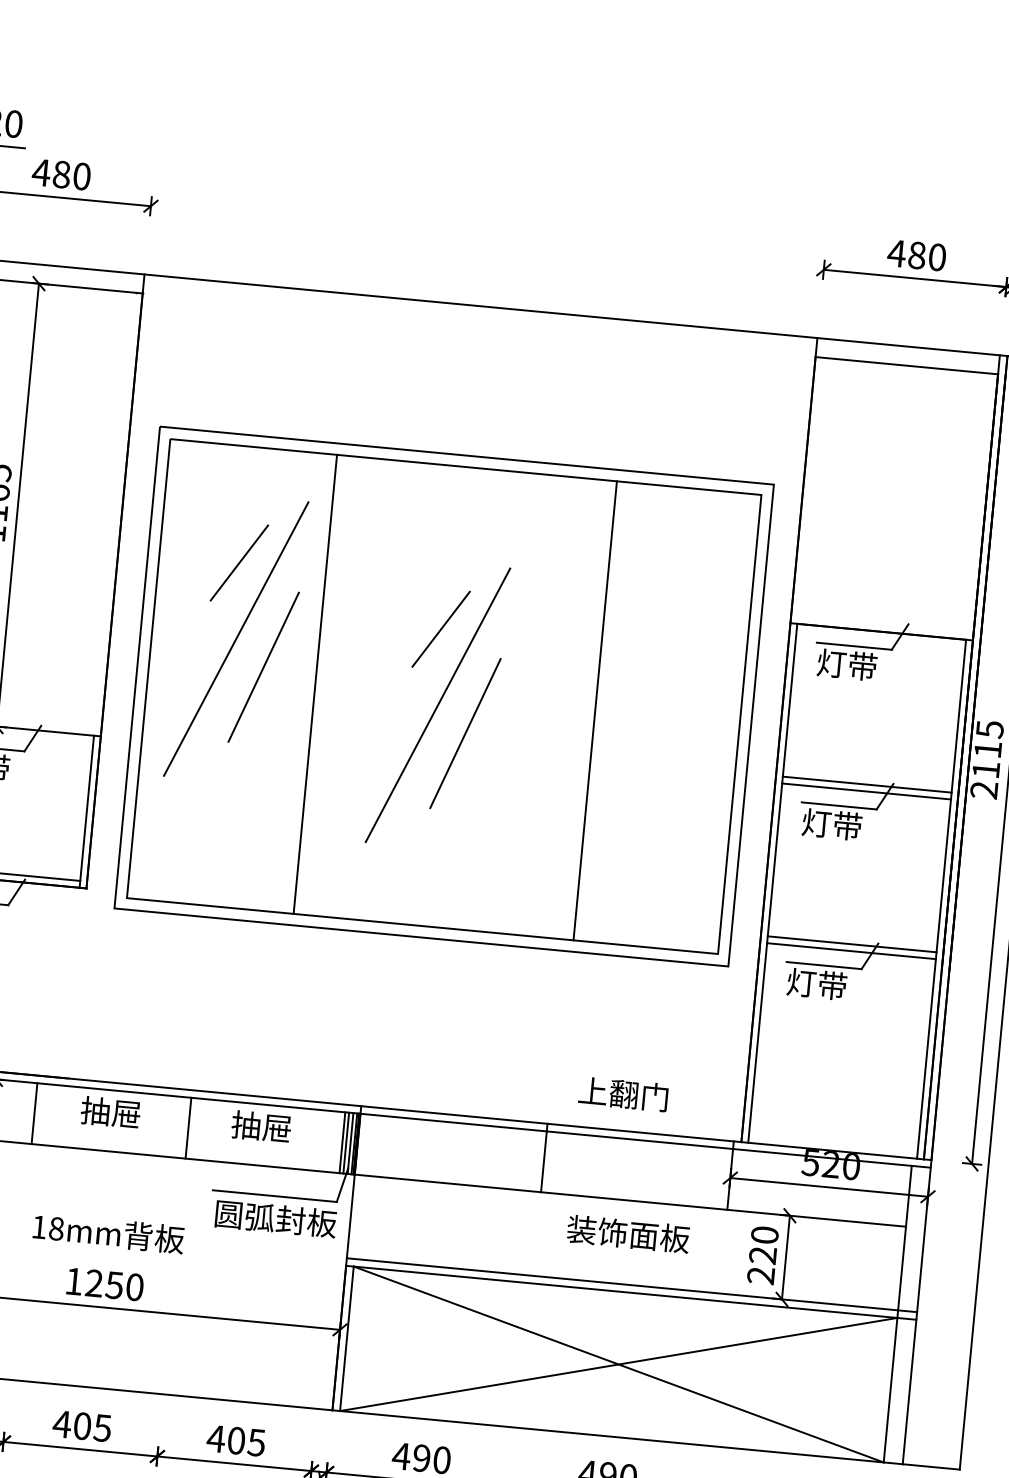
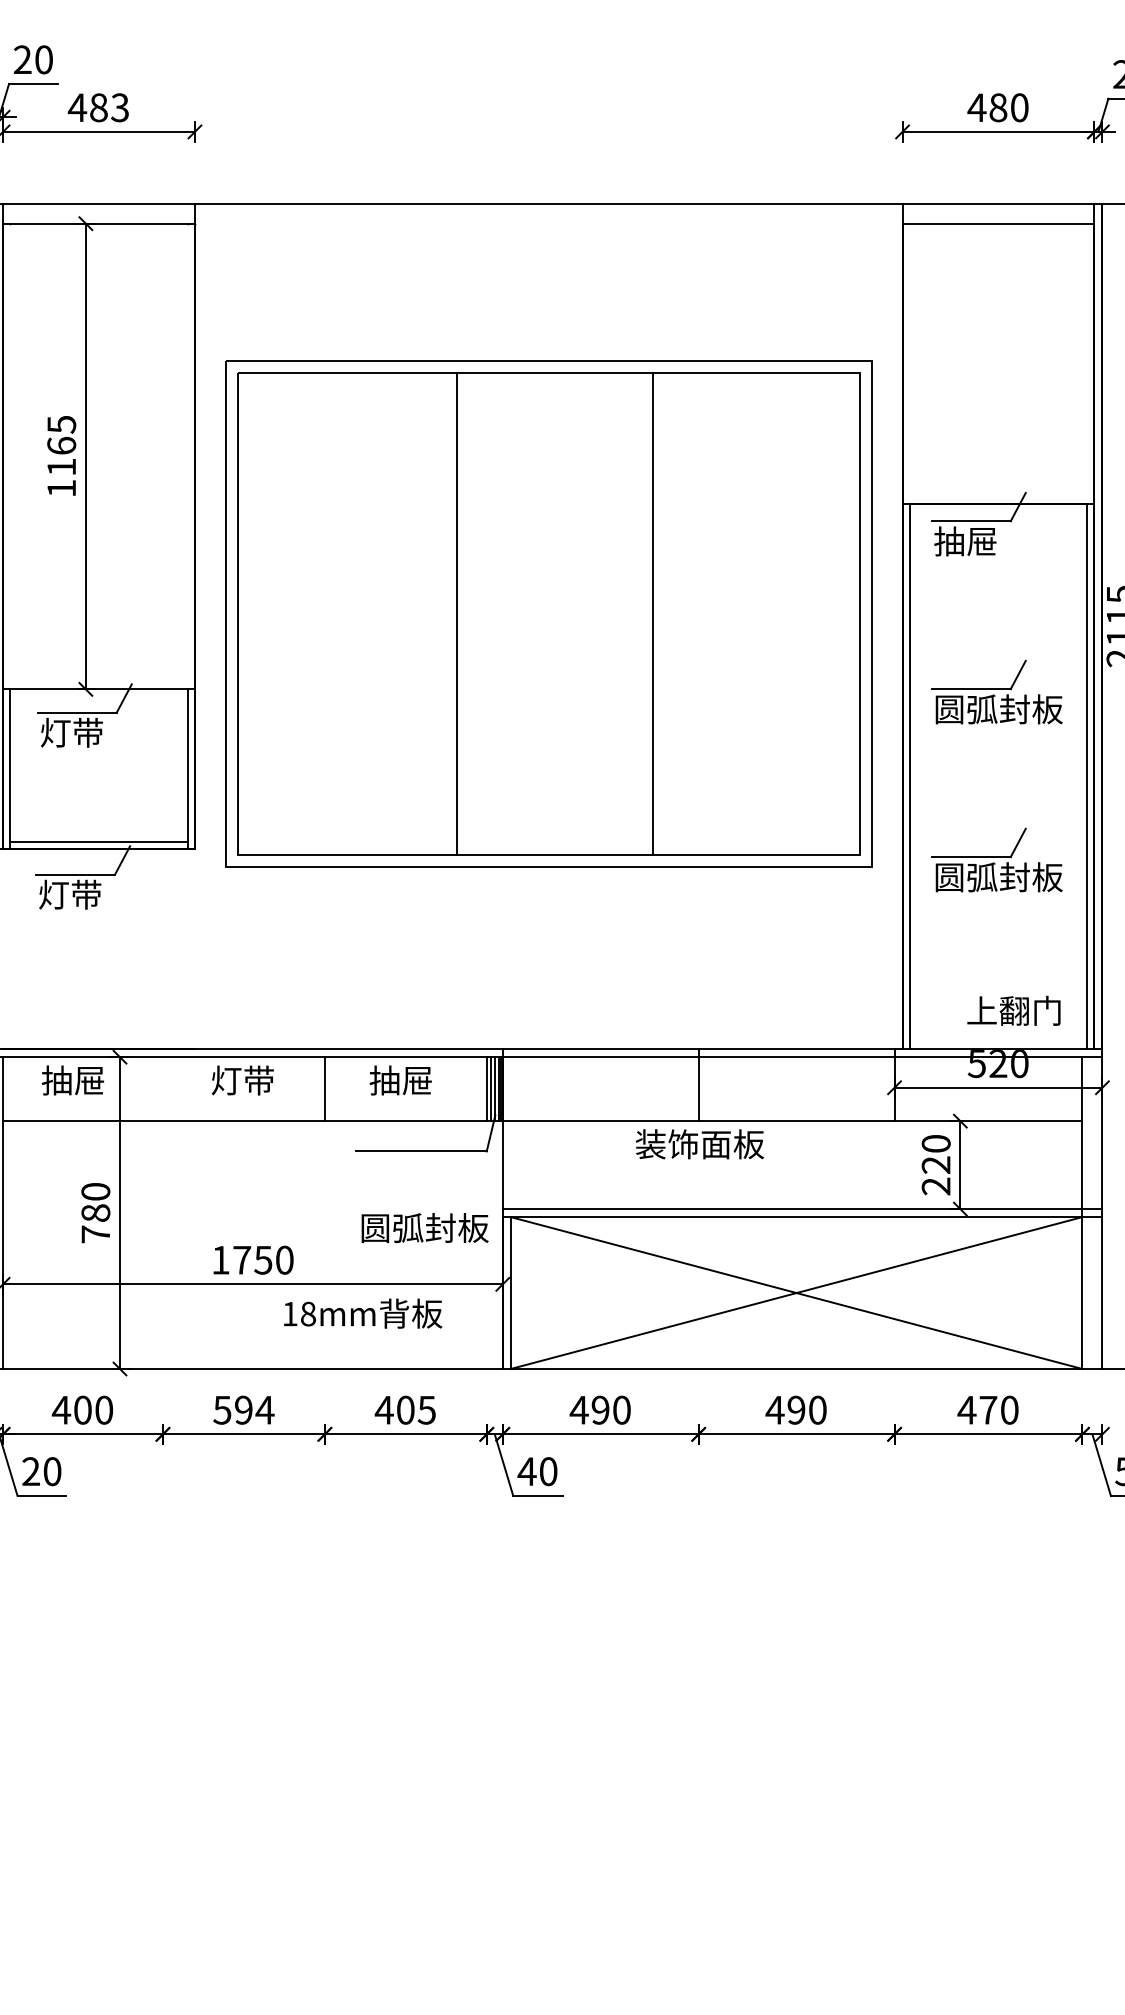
text: (82, 176) -> (120, 107), 480 -> 483
line: (239, 562) -> (322, 494), removed
line: (440, 629) -> (538, 544), removed
line: (236, 638) -> (326, 574), removed
text: (846, 664) -> (965, 541), 灯带 -> 抽屉
line: (263, 667) -> (357, 601), removed
line: (315, 683) -> (457, 613), moved
line: (438, 705) -> (543, 623), removed
line: (595, 710) -> (652, 613), moved
line: (465, 733) -> (574, 650), removed
line: (867, 784) -> (998, 664), removed
line: (866, 791) -> (998, 671), removed
text: (863, 827) -> (998, 709), 灯带 -> 圆弧封板
line: (852, 944) -> (998, 832), removed
line: (851, 951) -> (998, 839), removed
text: (848, 987) -> (998, 877), 灯带 -> 圆弧封板
text: (623, 1093) -> (1013, 1010), moved
text: (110, 1112) -> (242, 1080), 抽屉 -> 灯带
line: (34, 1113) -> (162, 1089), removed
text: (275, 1218) -> (424, 1227), moved
text: (109, 1233) -> (363, 1313), moved
text: (628, 1234) -> (700, 1144), moved
text: (94, 1282) -> (242, 1259), 1250 -> 1750
text: (82, 1425) -> (243, 1409), 405 -> 594

